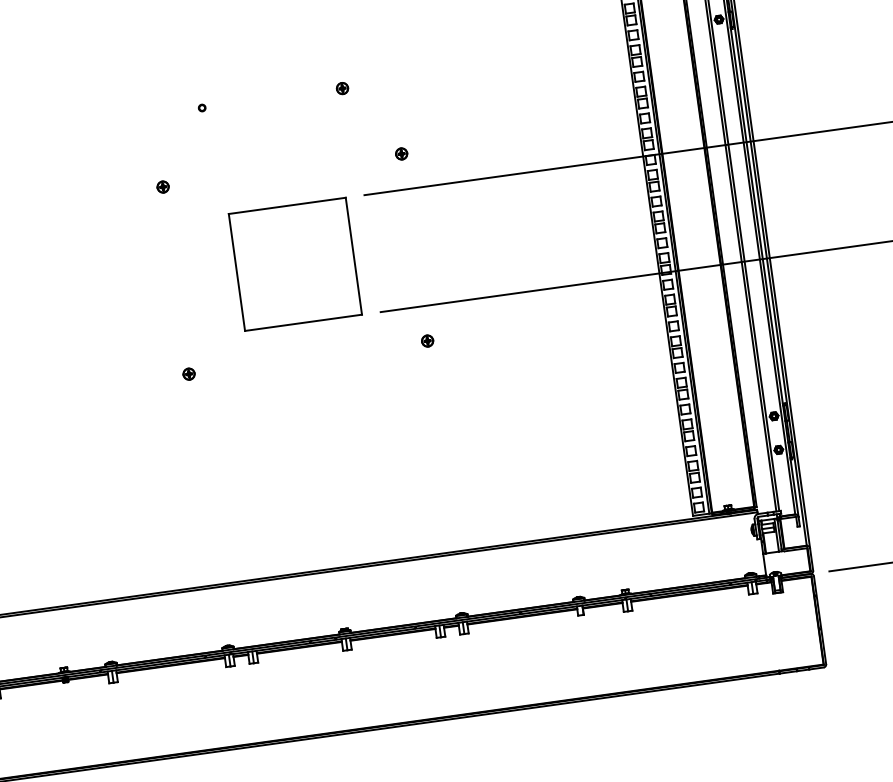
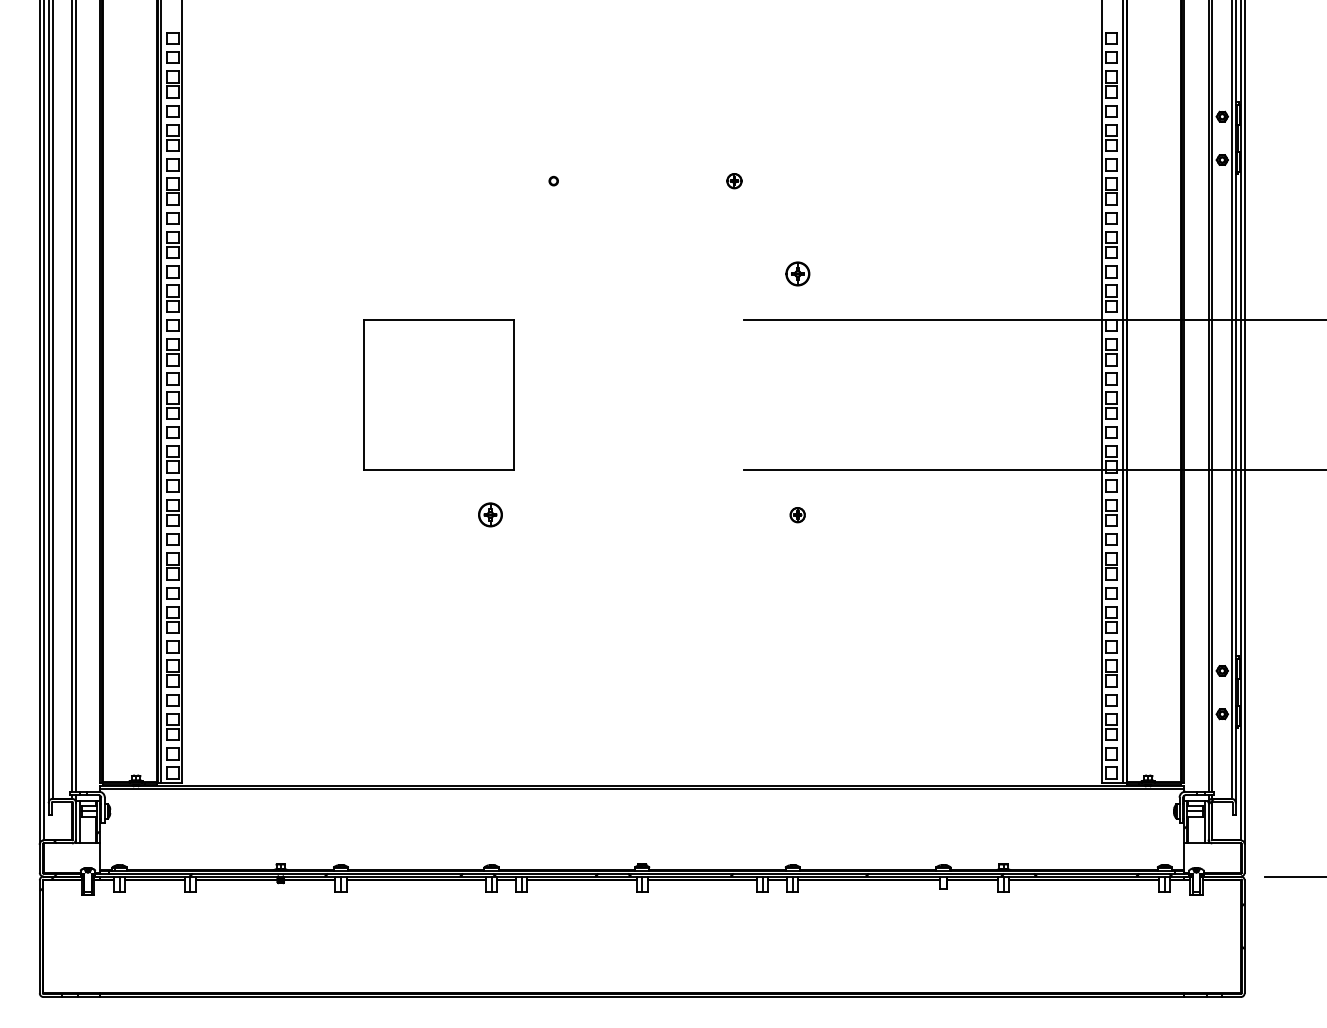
part: (401, 154) -> (797, 274), size x1.6
part: (163, 187) -> (490, 274), removed
part: (294, 264) -> (438, 394), moved
part: (189, 374) -> (490, 515), size x1.6

